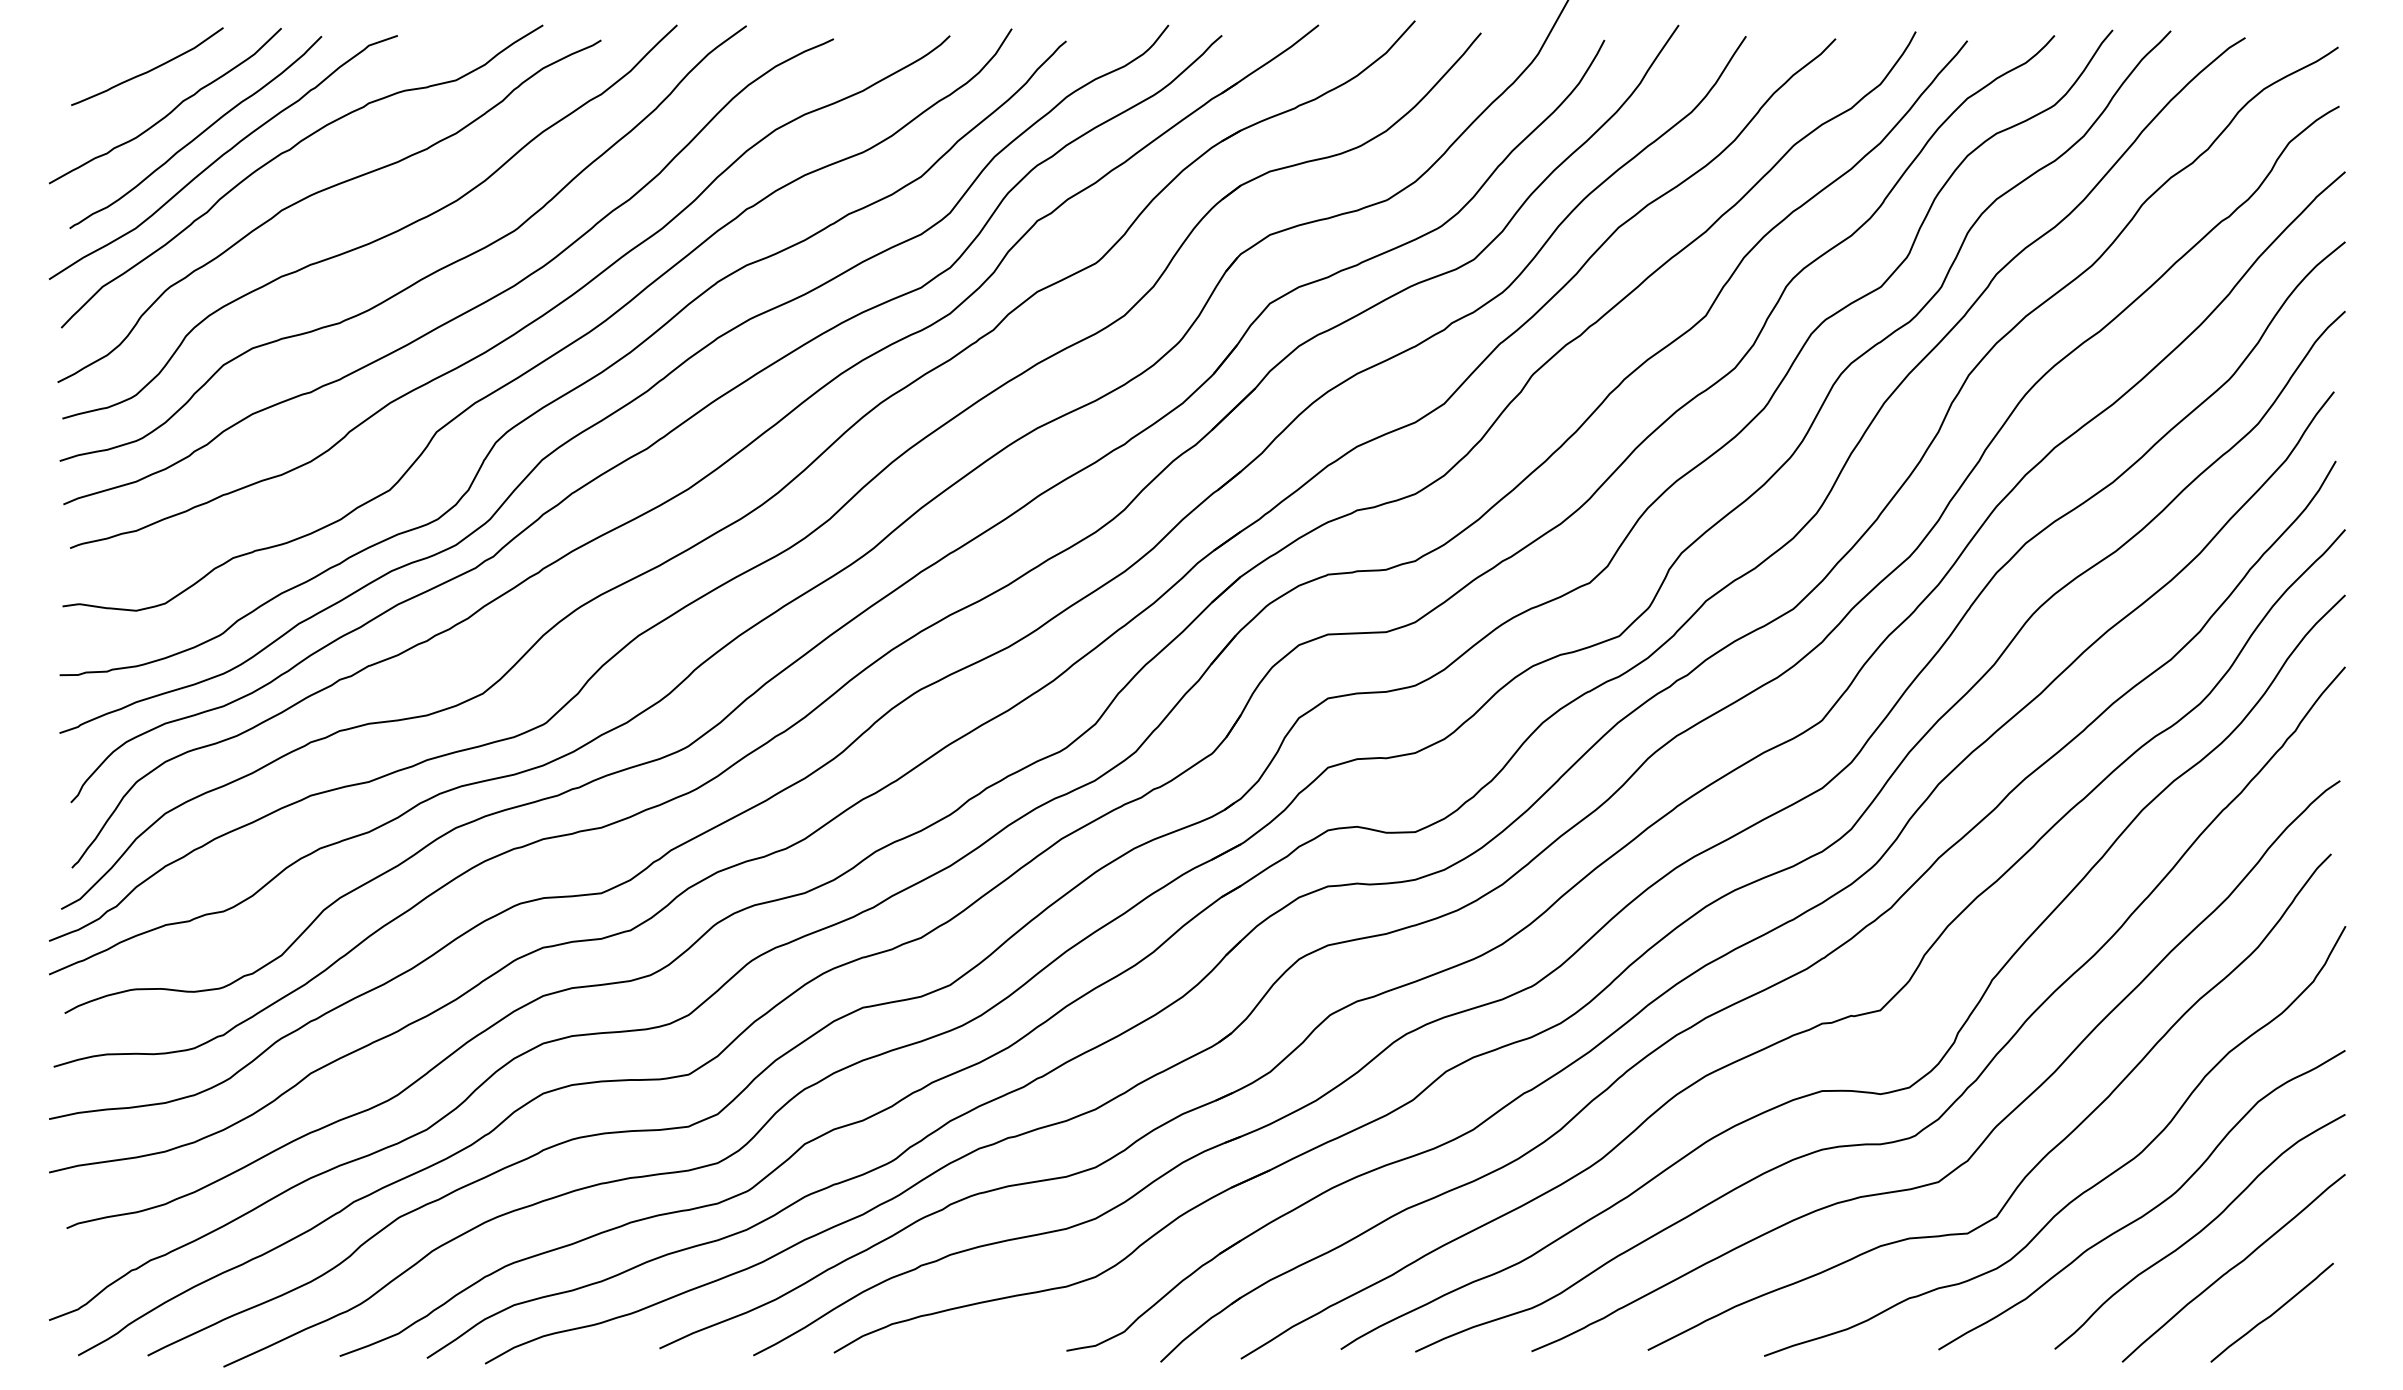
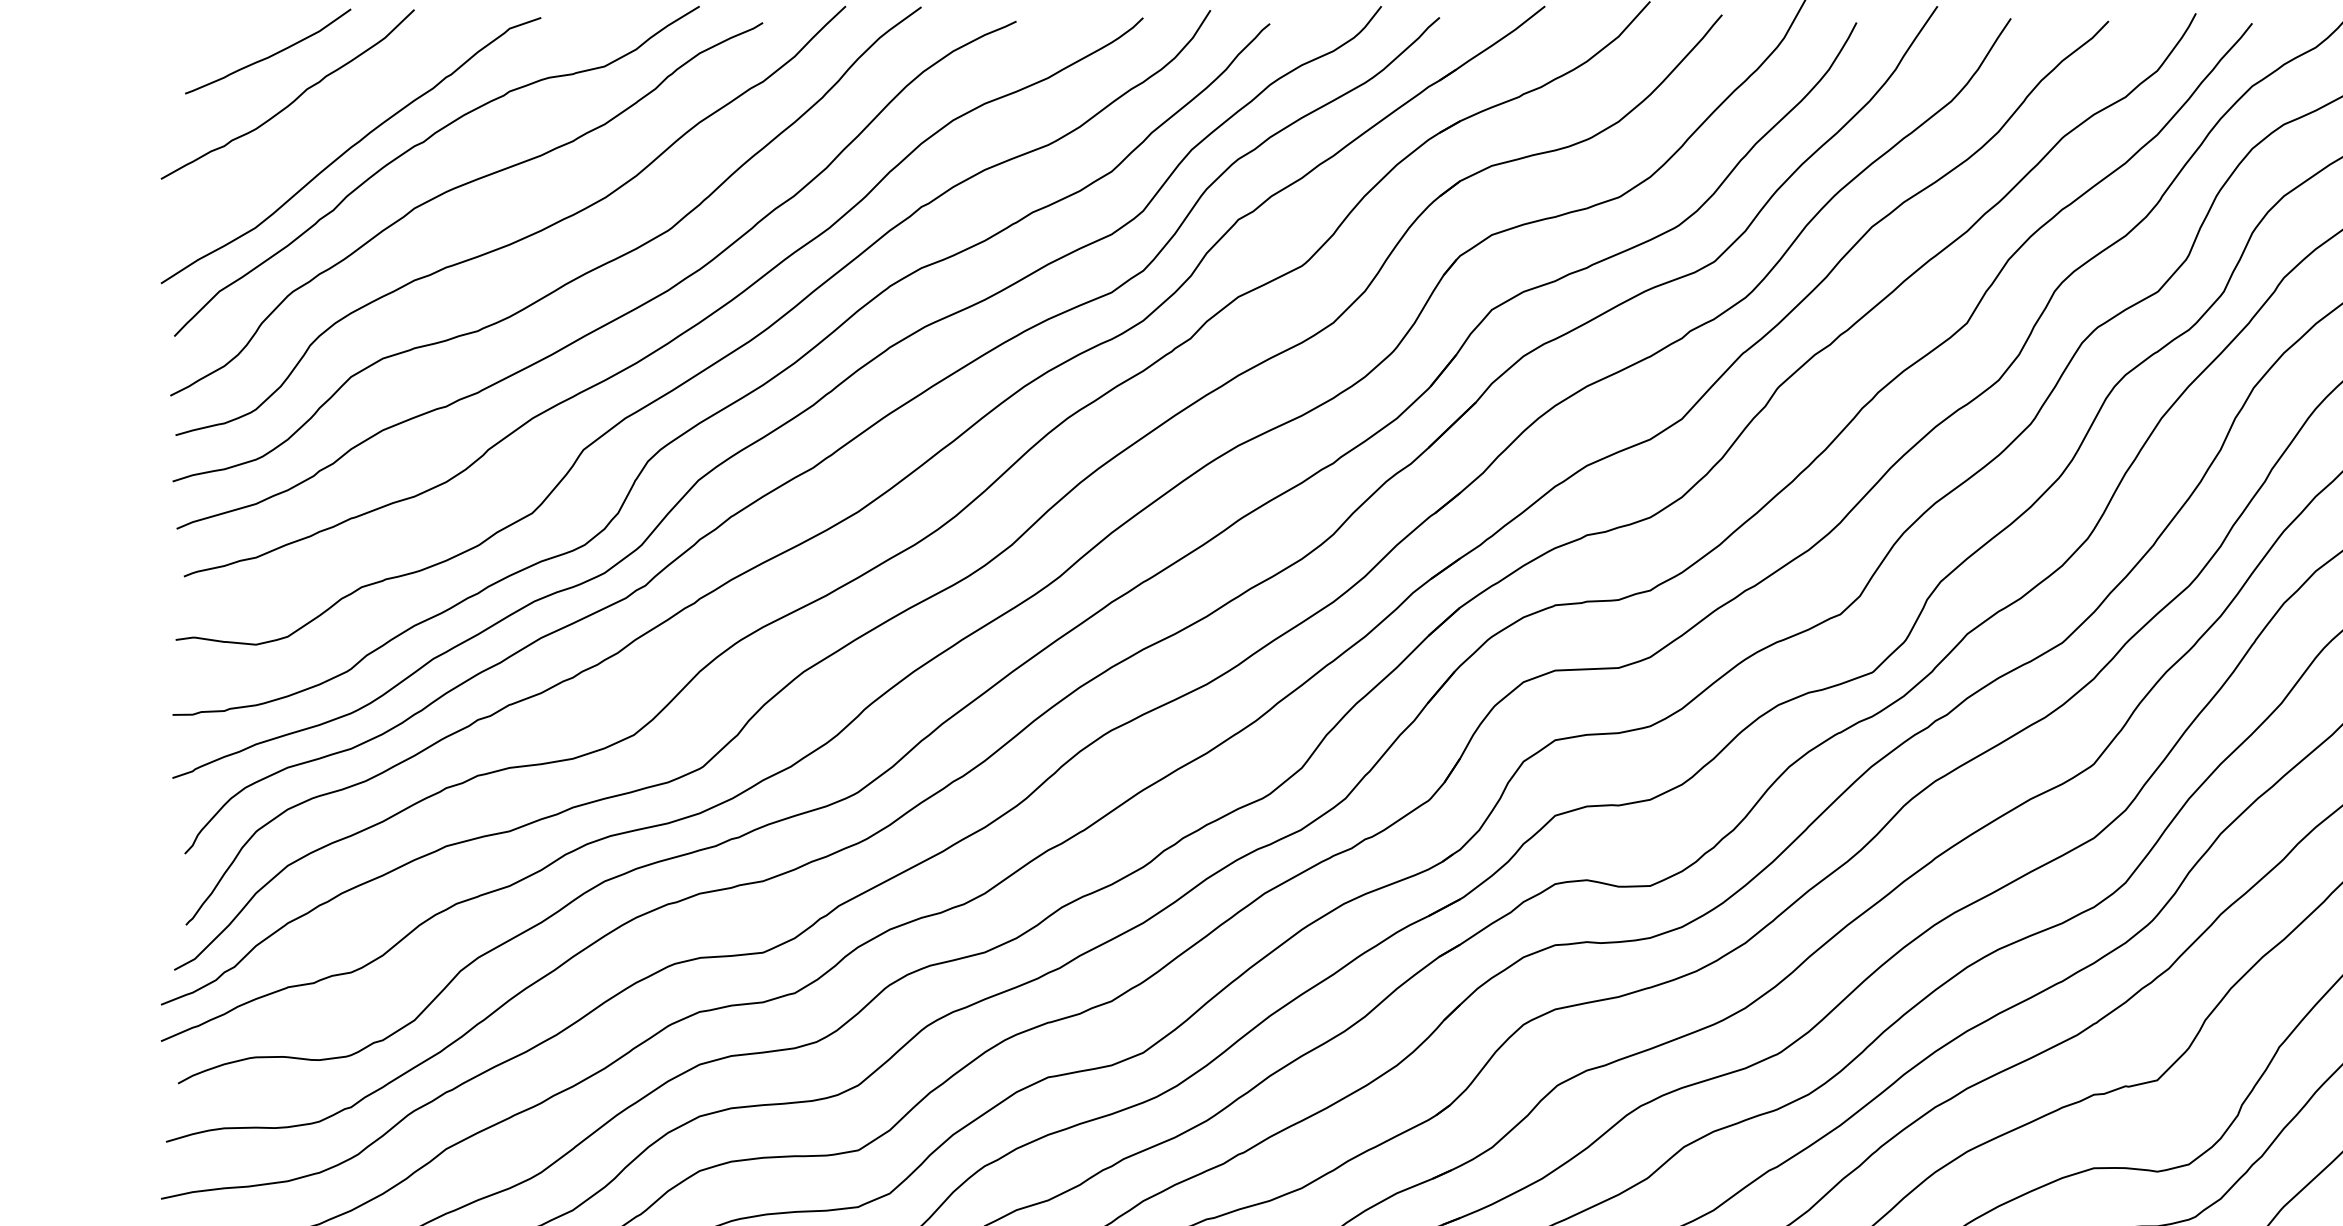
curve: (198, 134) -> (323, 125), removed

